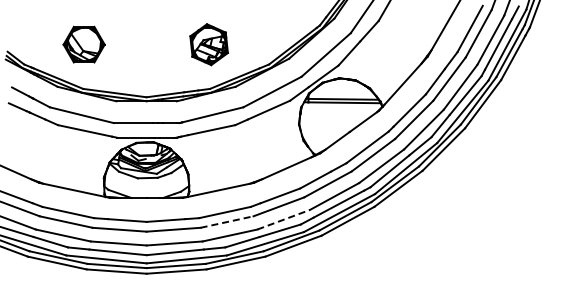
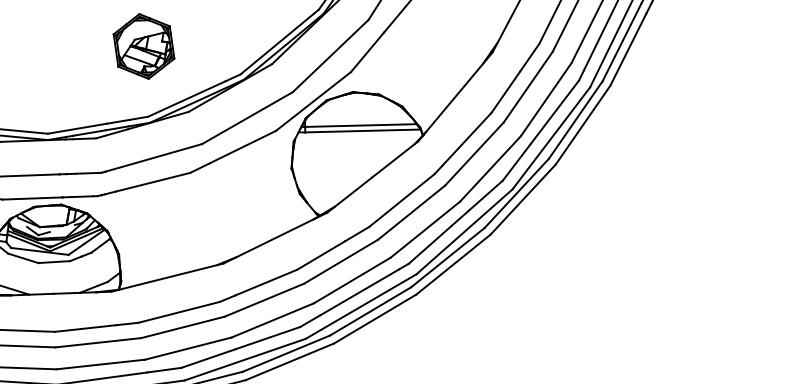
line: (284, 219) -> (274, 319), dashed -> solid
line: (227, 221) -> (183, 326), dashed -> solid

